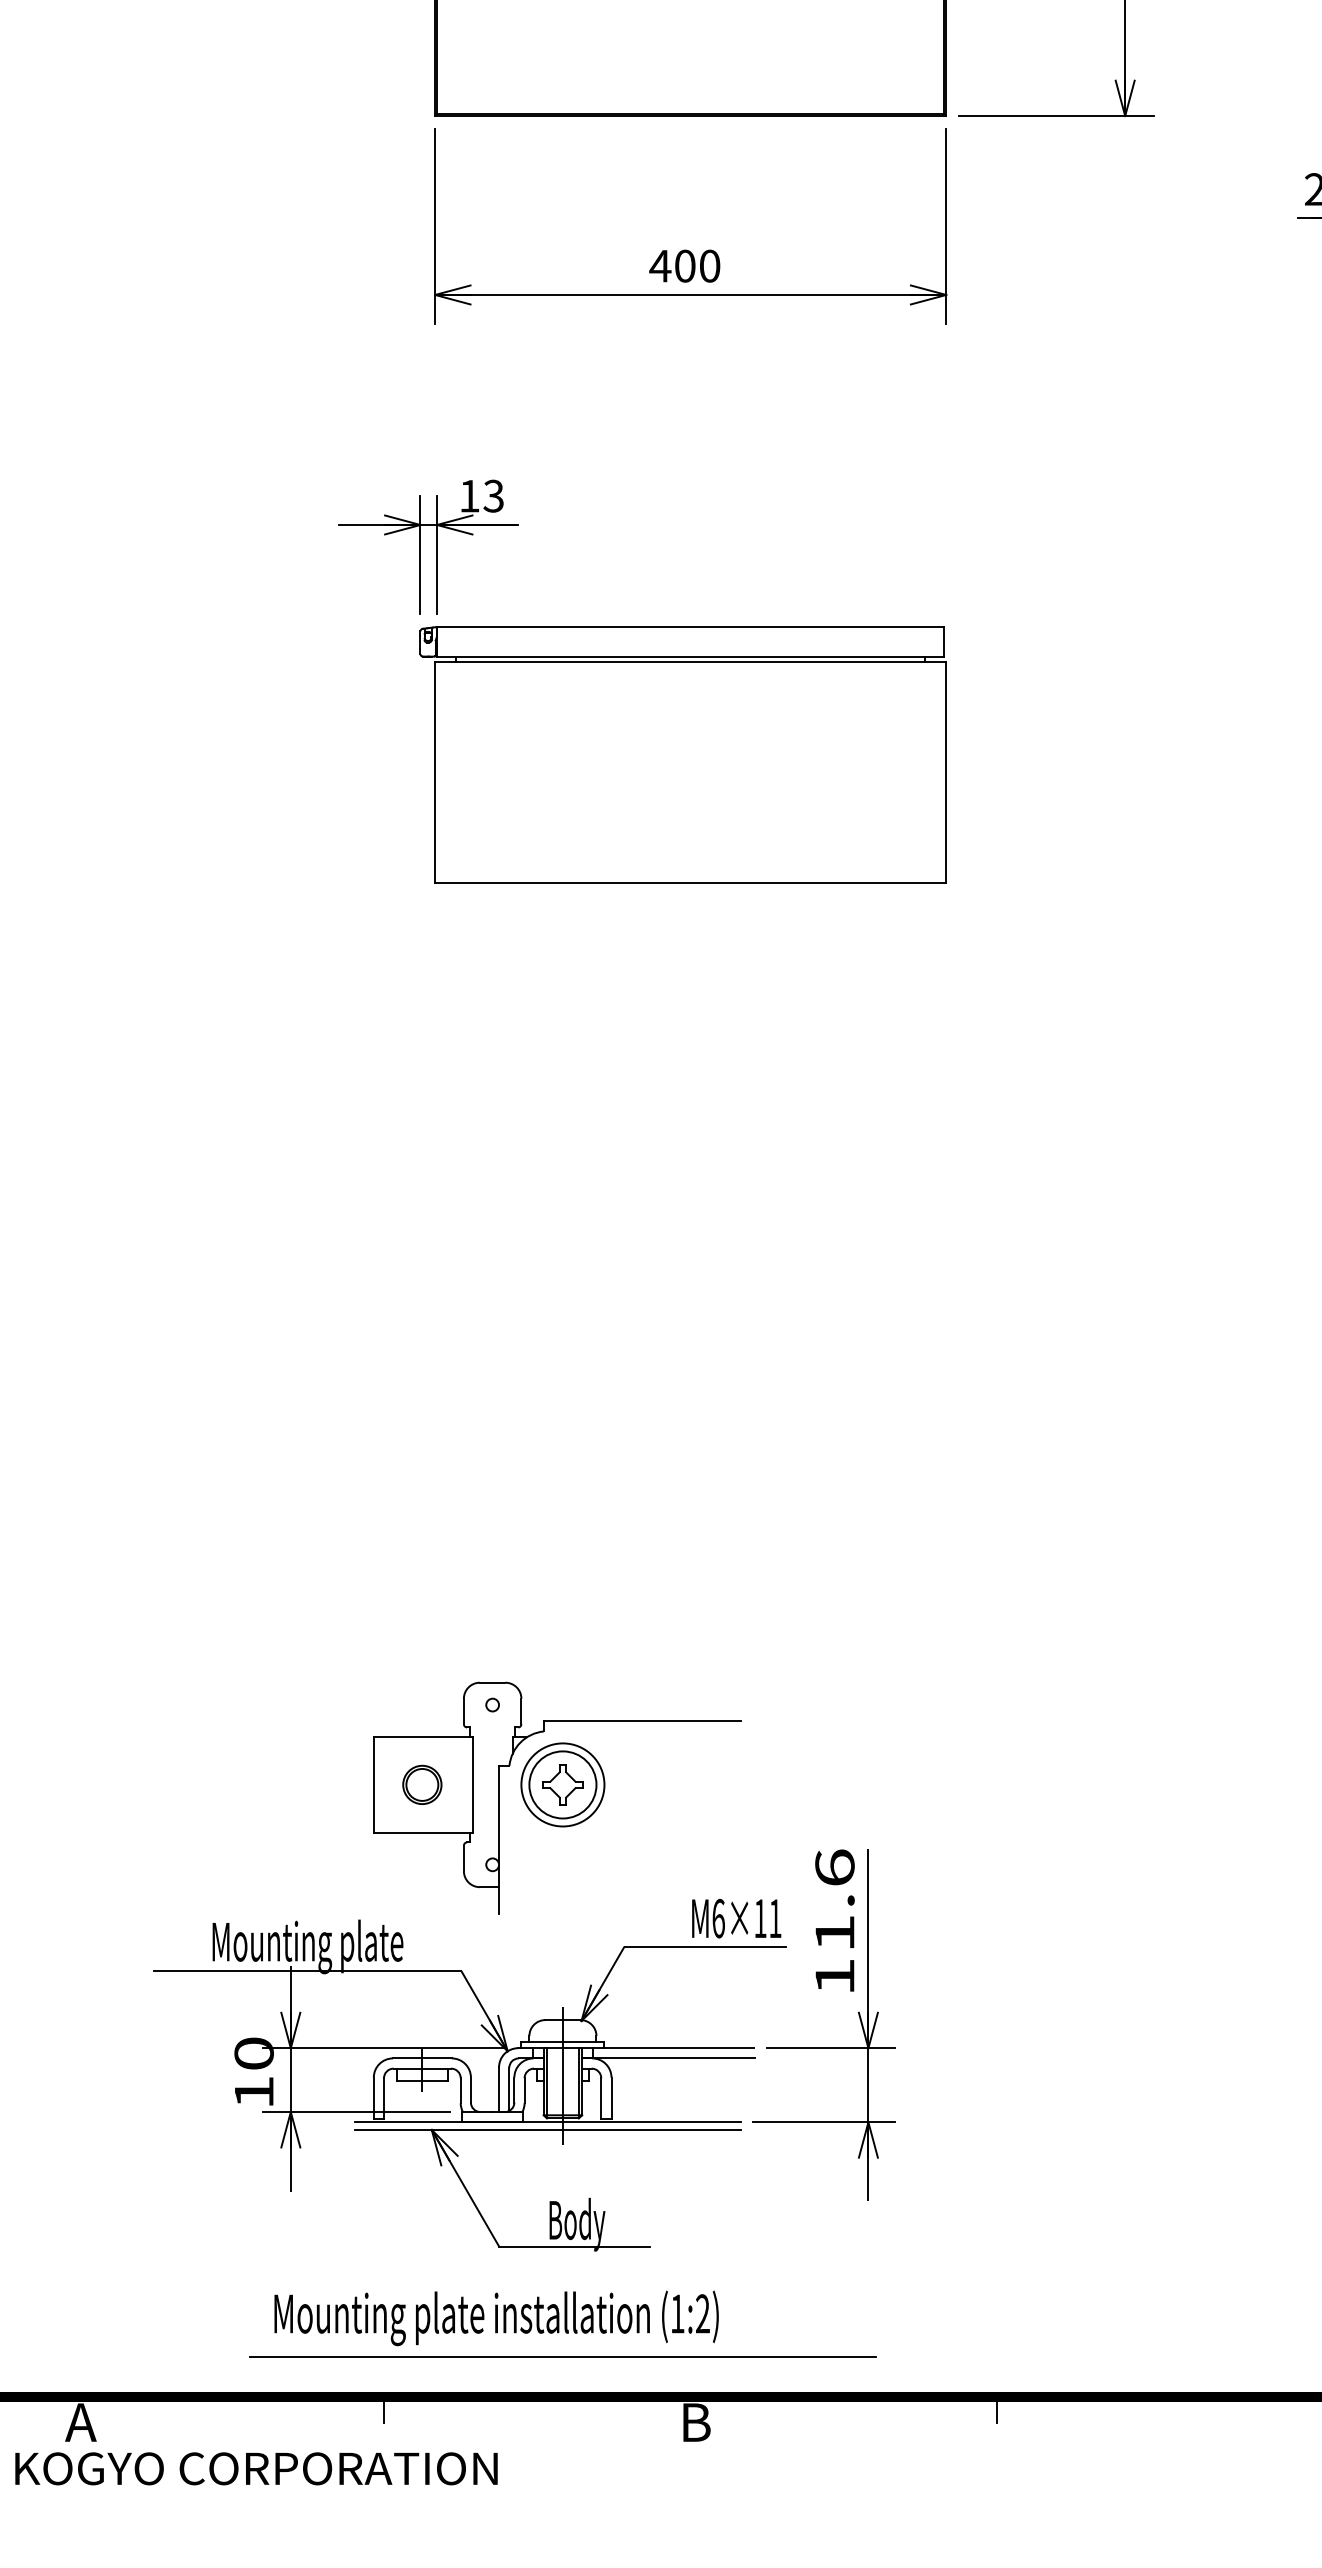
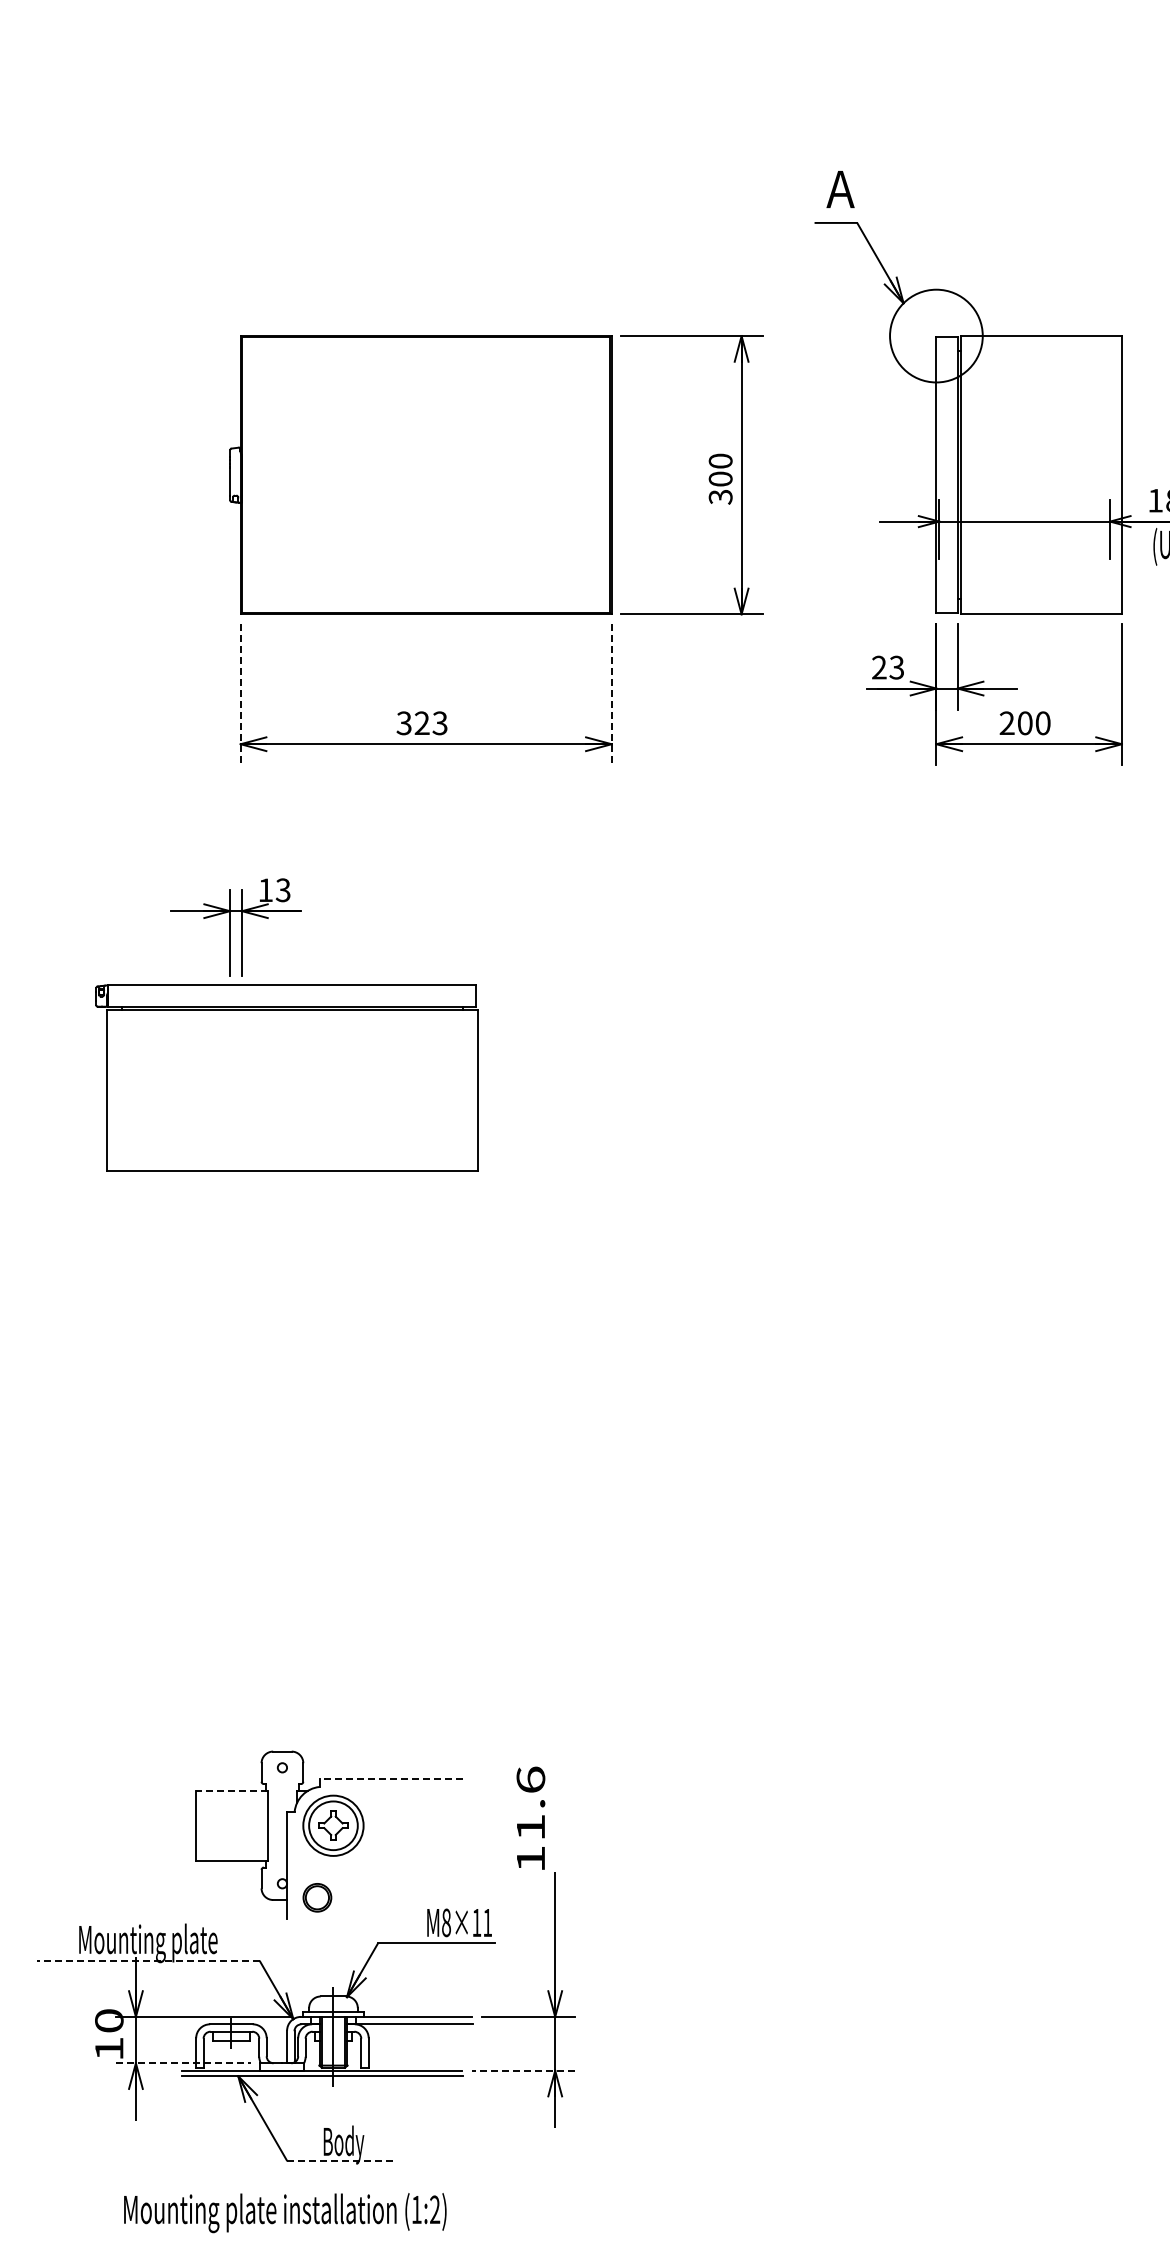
line: (434, 226) -> (240, 694), solid -> dashed
line: (945, 226) -> (611, 694), solid -> dashed
text: (684, 266) -> (421, 723), 400 -> 323
part: (682, 754) -> (286, 1077), moved
line: (641, 1721) -> (390, 1779), solid -> dashed
line: (423, 1737) -> (232, 1791), solid -> dashed
part: (422, 1784) -> (317, 1897), moved
text: (718, 1918) -> (446, 1922), M6×11 -> M8×11
text: (834, 1919) -> (530, 1817), moved
line: (306, 1970) -> (147, 1960), solid -> dashed
line: (356, 2112) -> (183, 2063), solid -> dashed
line: (823, 2122) -> (522, 2070), solid -> dashed
line: (575, 2247) -> (342, 2161), solid -> dashed
line: (562, 2357) -> (333, 2241), removed

